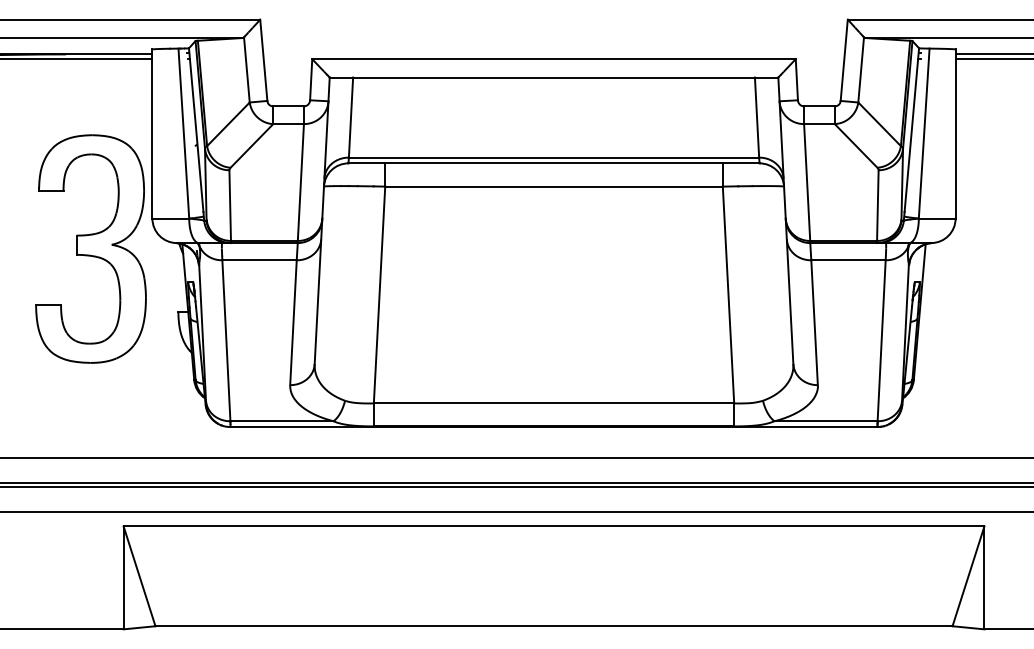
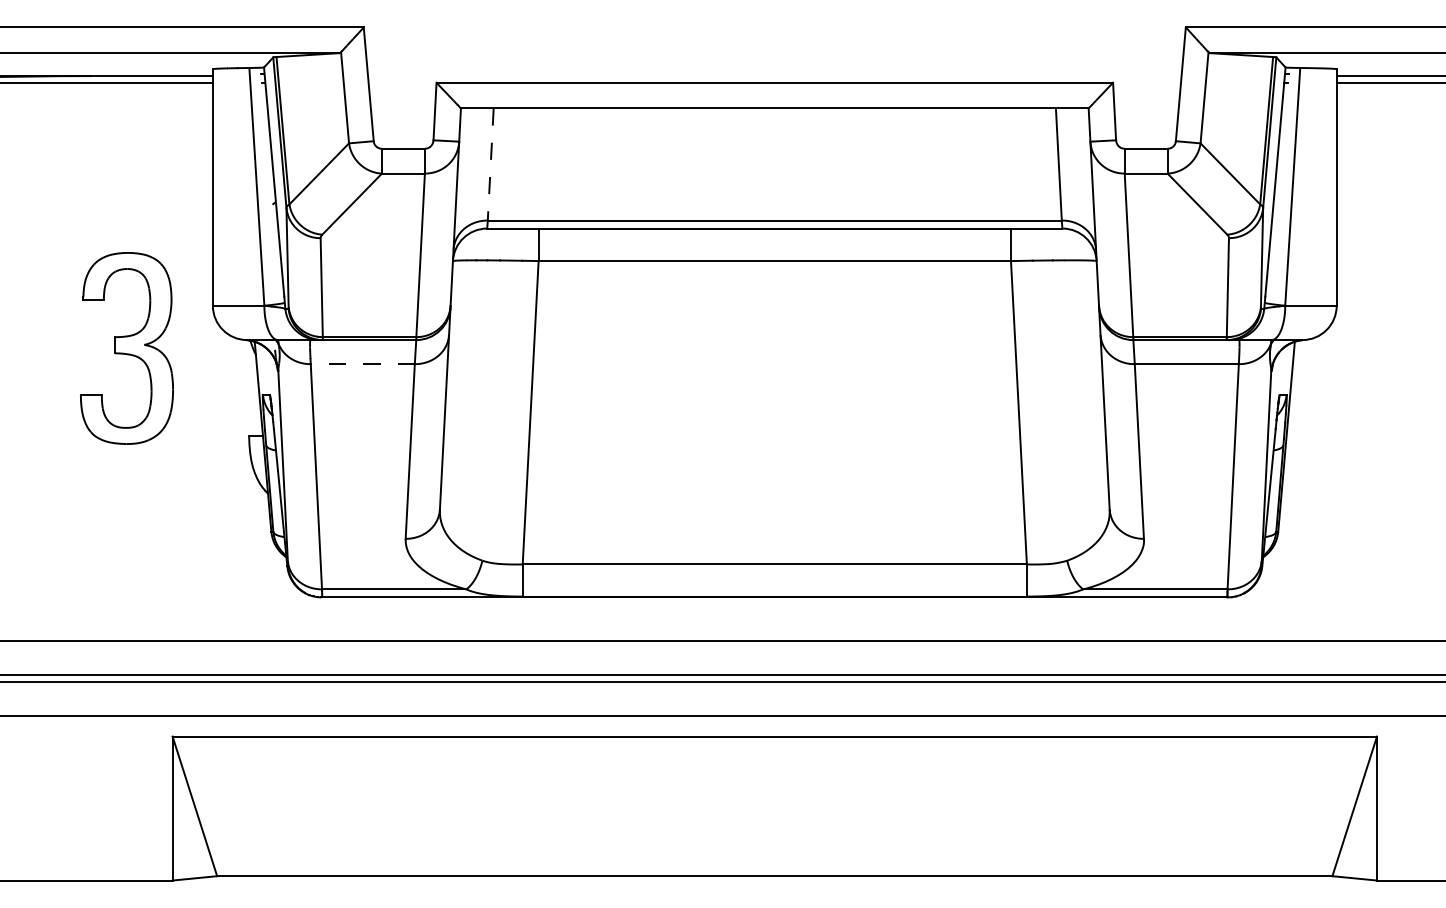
line: (350, 117) -> (490, 164), solid -> dashed
part: (90, 249) -> (126, 348), size x0.6
line: (259, 260) -> (362, 364), solid -> dashed

